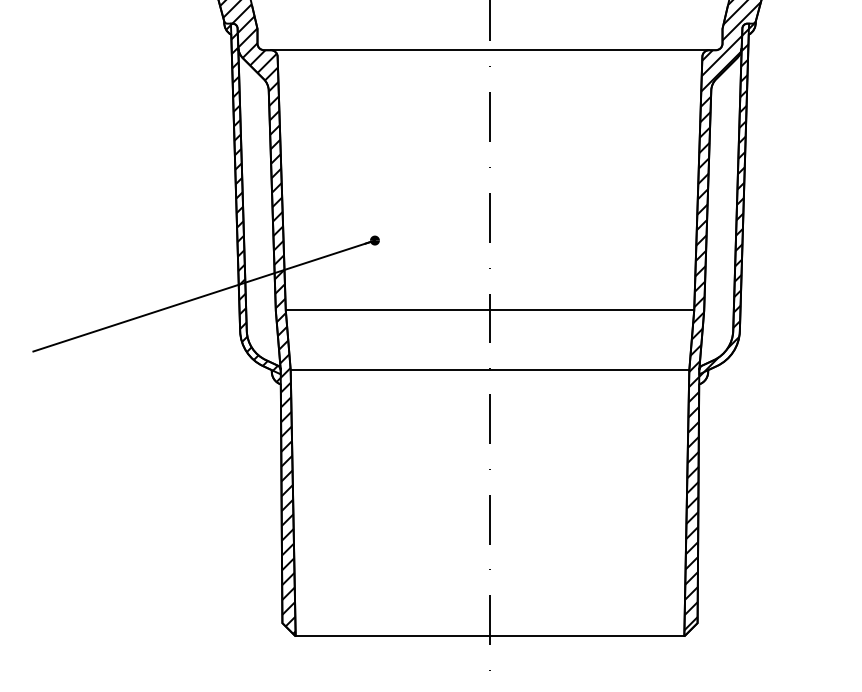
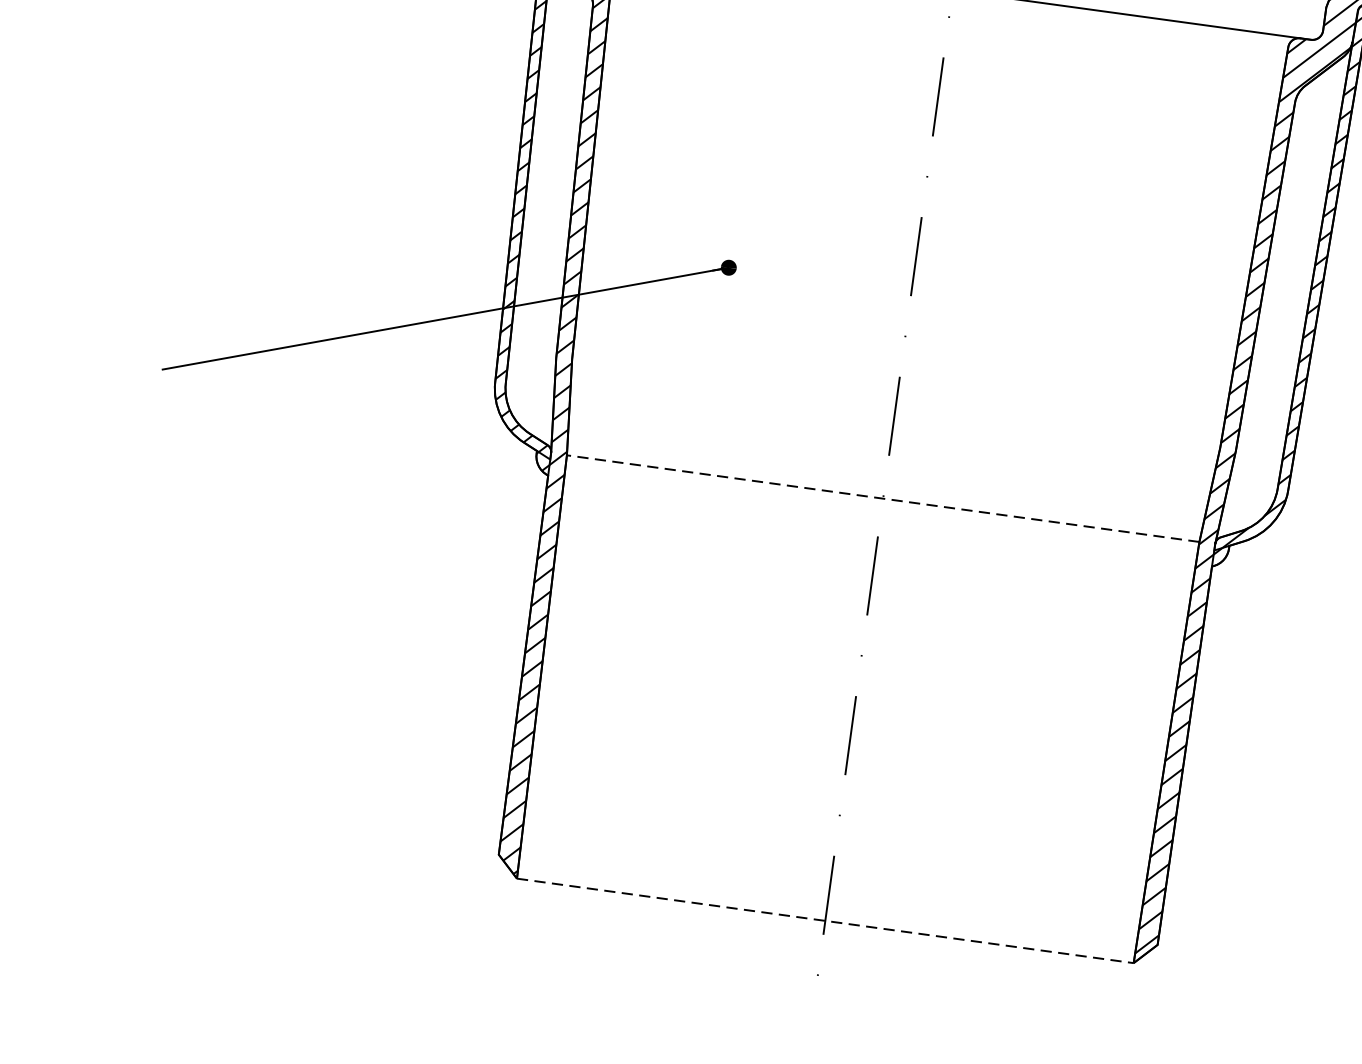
line: (489, 310) -> (895, 403), removed
line: (489, 370) -> (882, 498), solid -> dashed
line: (490, 636) -> (826, 921), solid -> dashed

